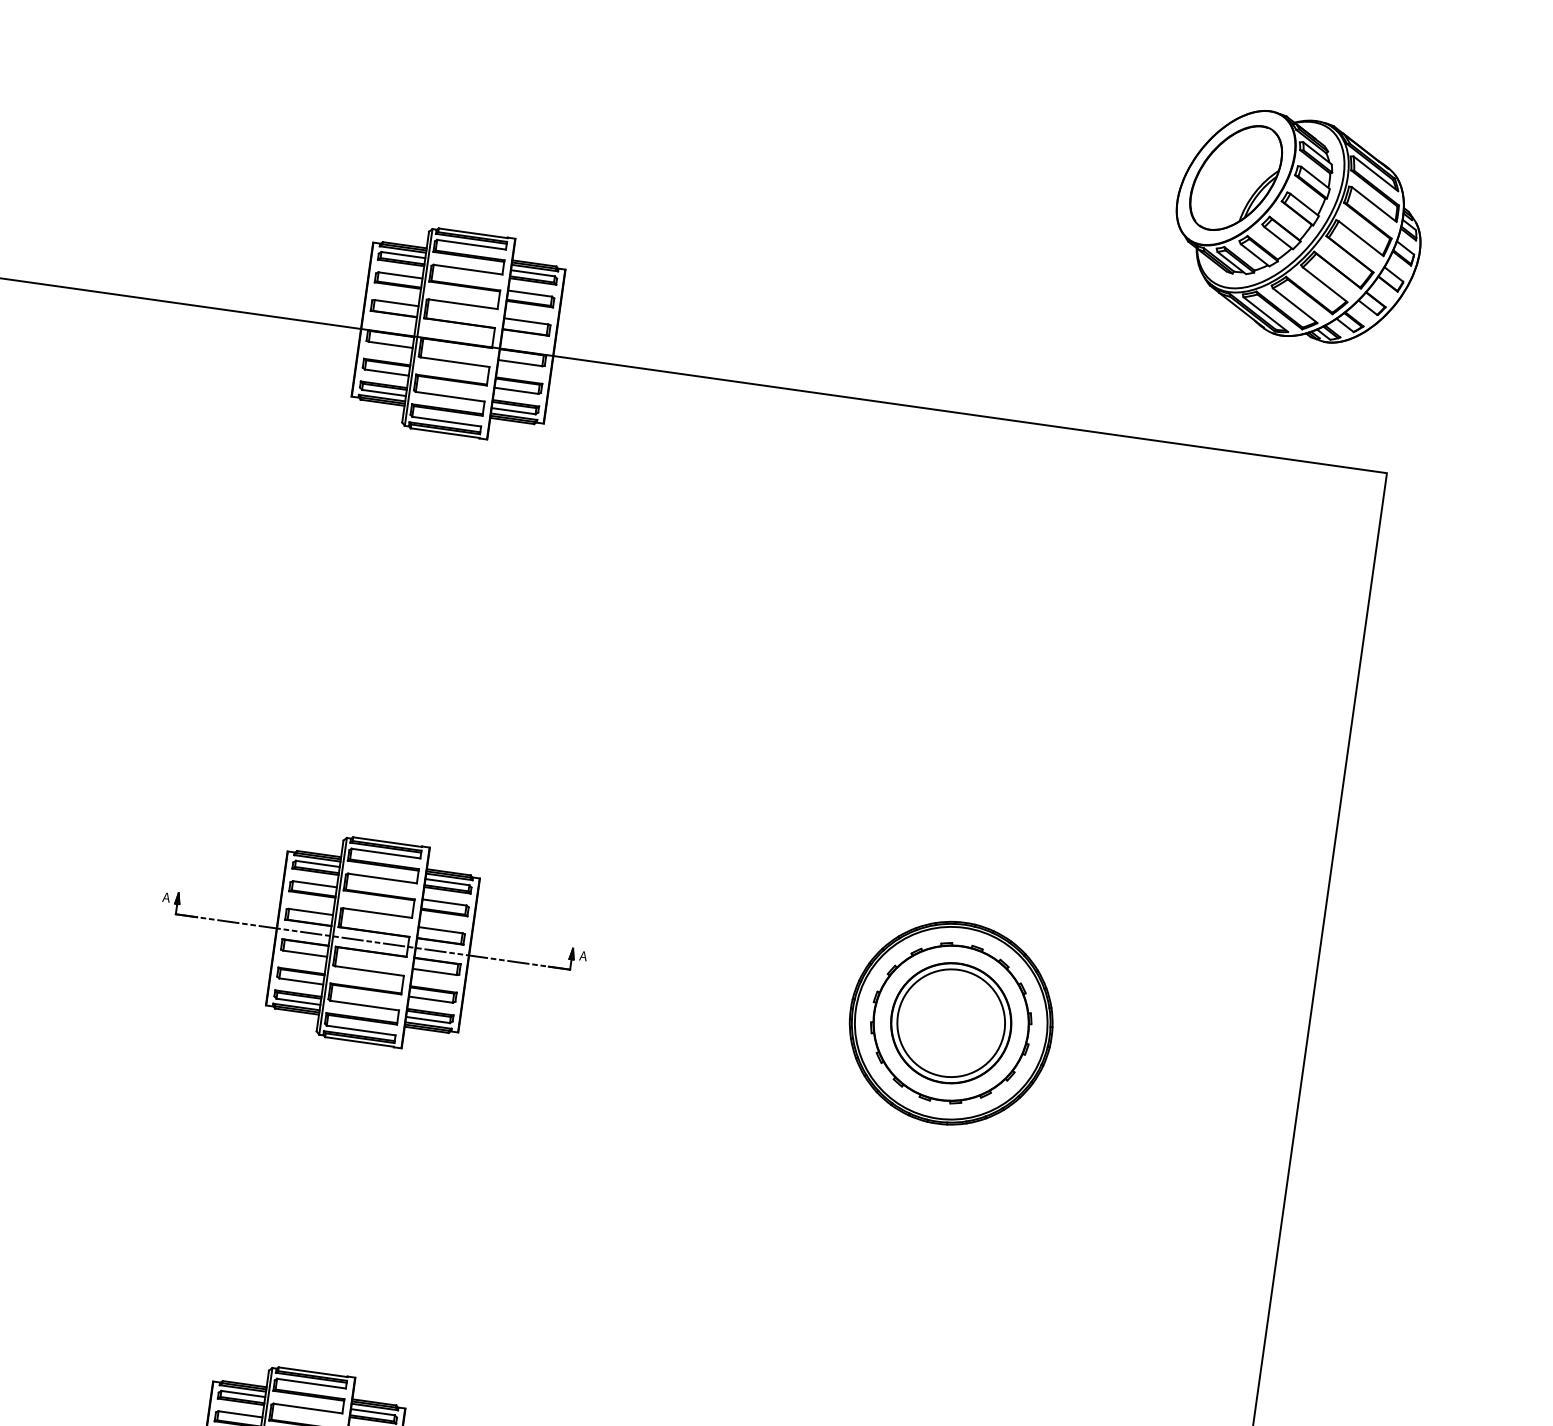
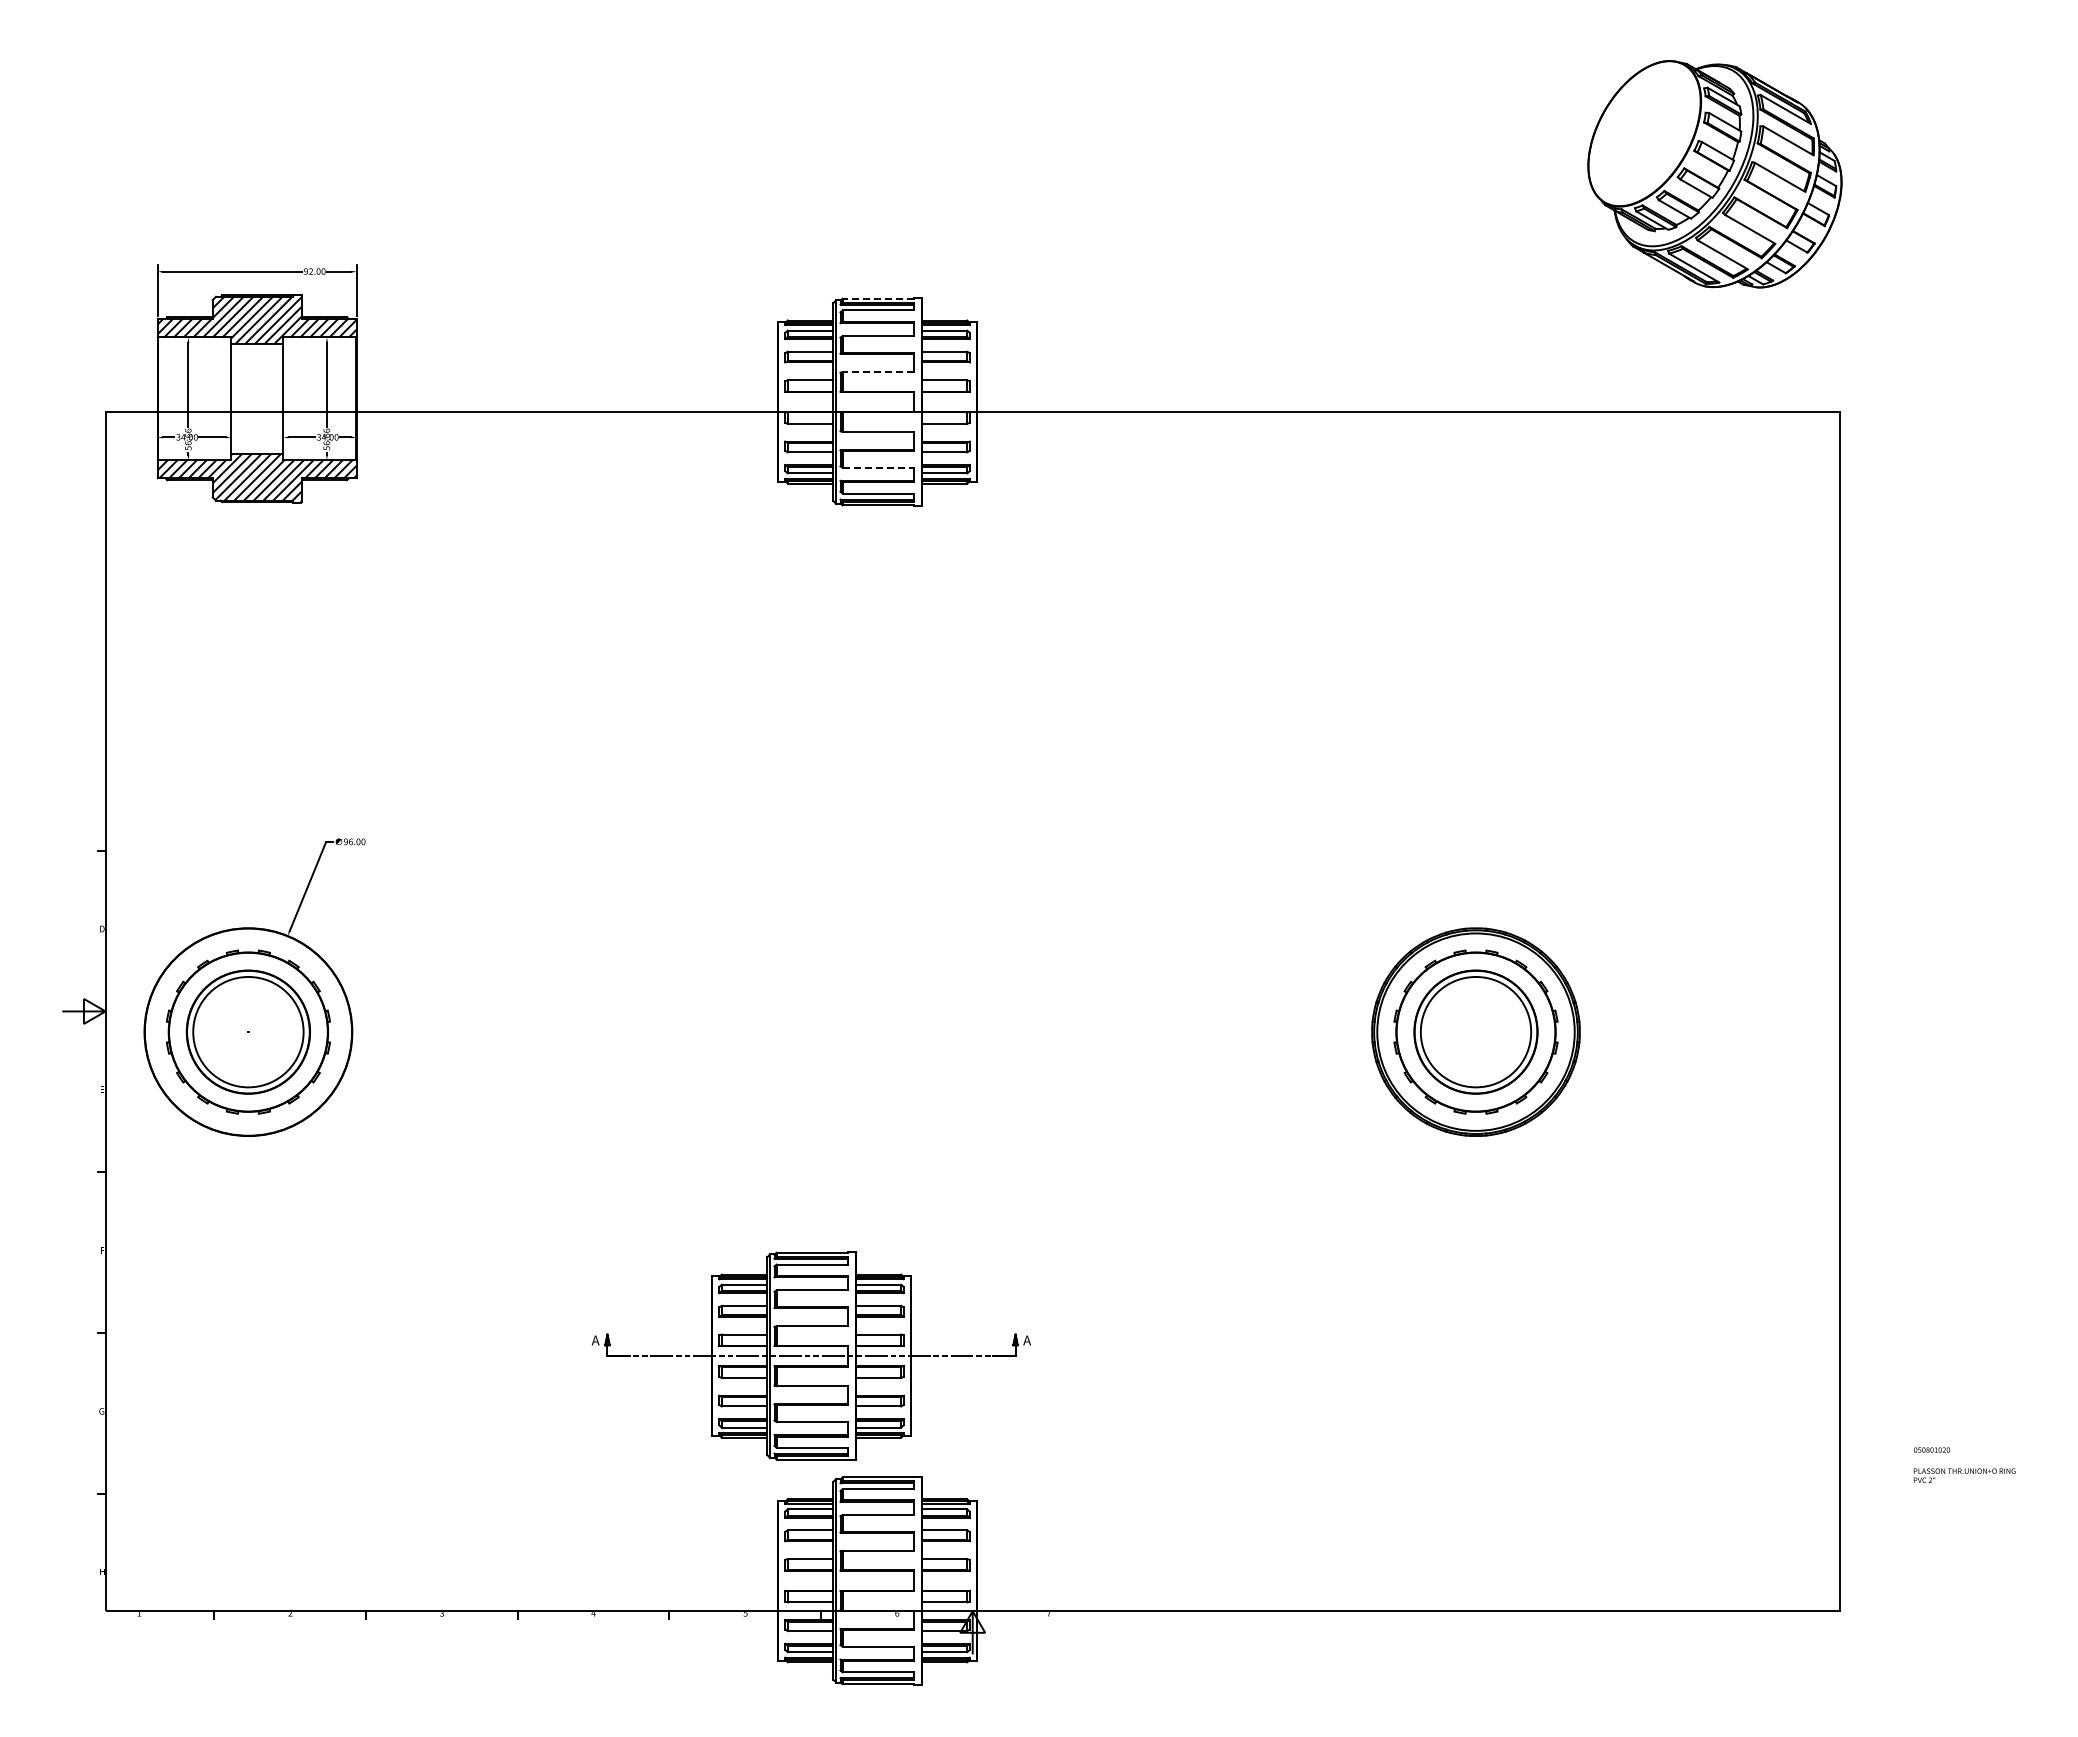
part: (1236, 177) -> (1644, 133), removed
line: (473, 233) -> (878, 298), solid -> dashed
line: (463, 304) -> (878, 372), solid -> dashed
line: (450, 396) -> (878, 467), solid -> dashed
part: (372, 941) -> (810, 1355), moved

